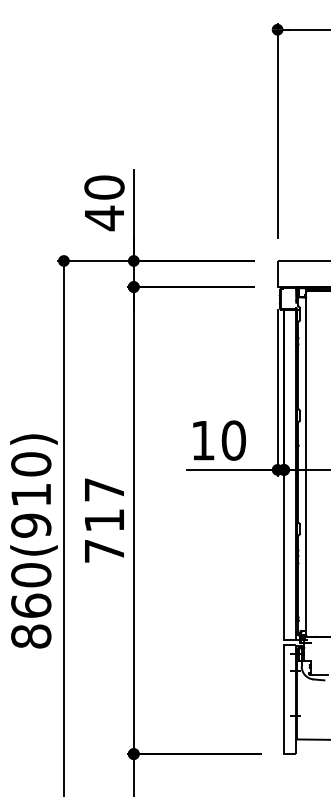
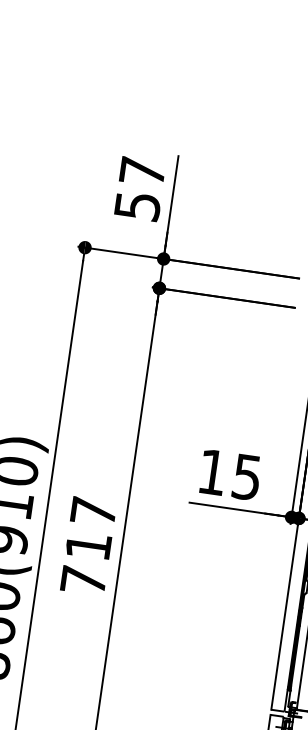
text: (104, 203) -> (140, 189), 40 -> 57
text: (233, 440) -> (246, 477), 10 -> 15

